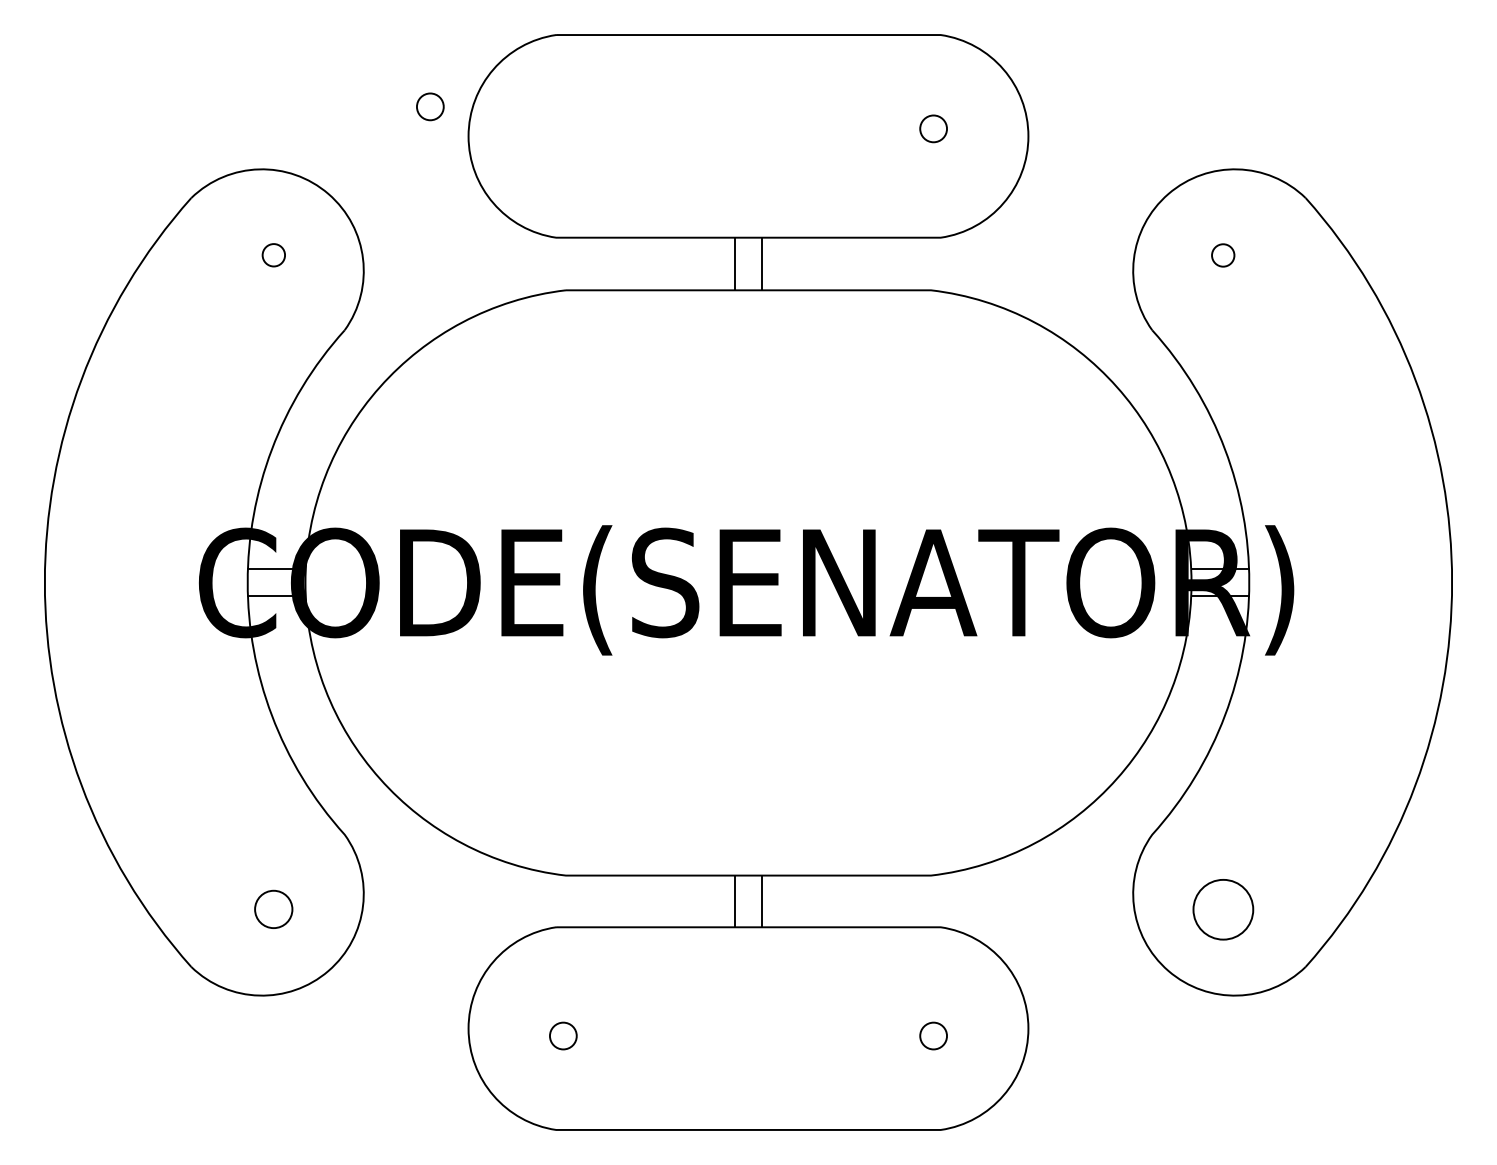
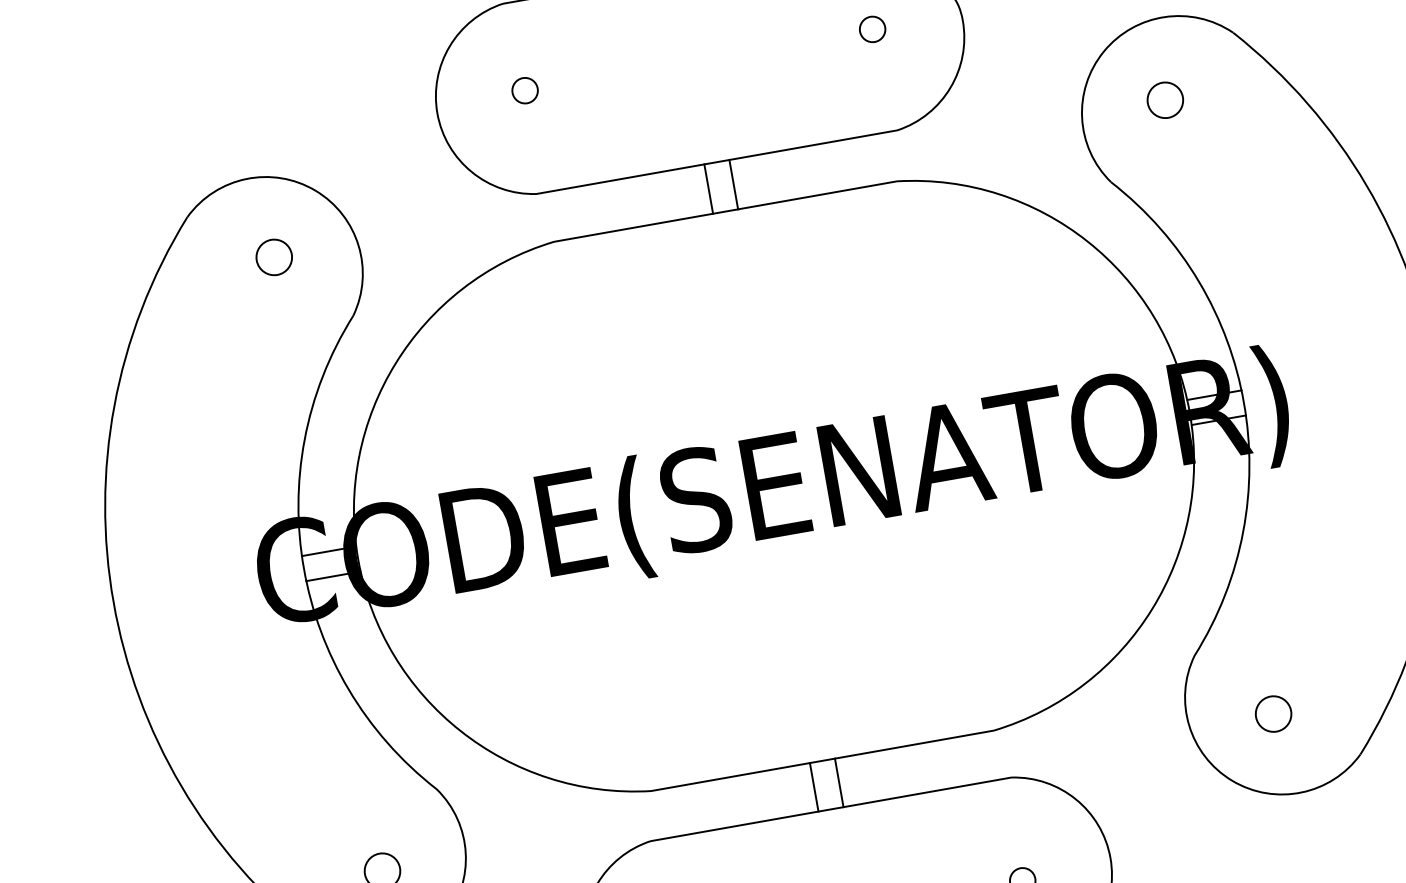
circle: (430, 106) -> (525, 90), moved
circle: (273, 254) -> (273, 256), size x1.67
circle: (1222, 255) -> (1164, 100), size x1.67
circle: (1222, 908) -> (1272, 713), size x0.62

